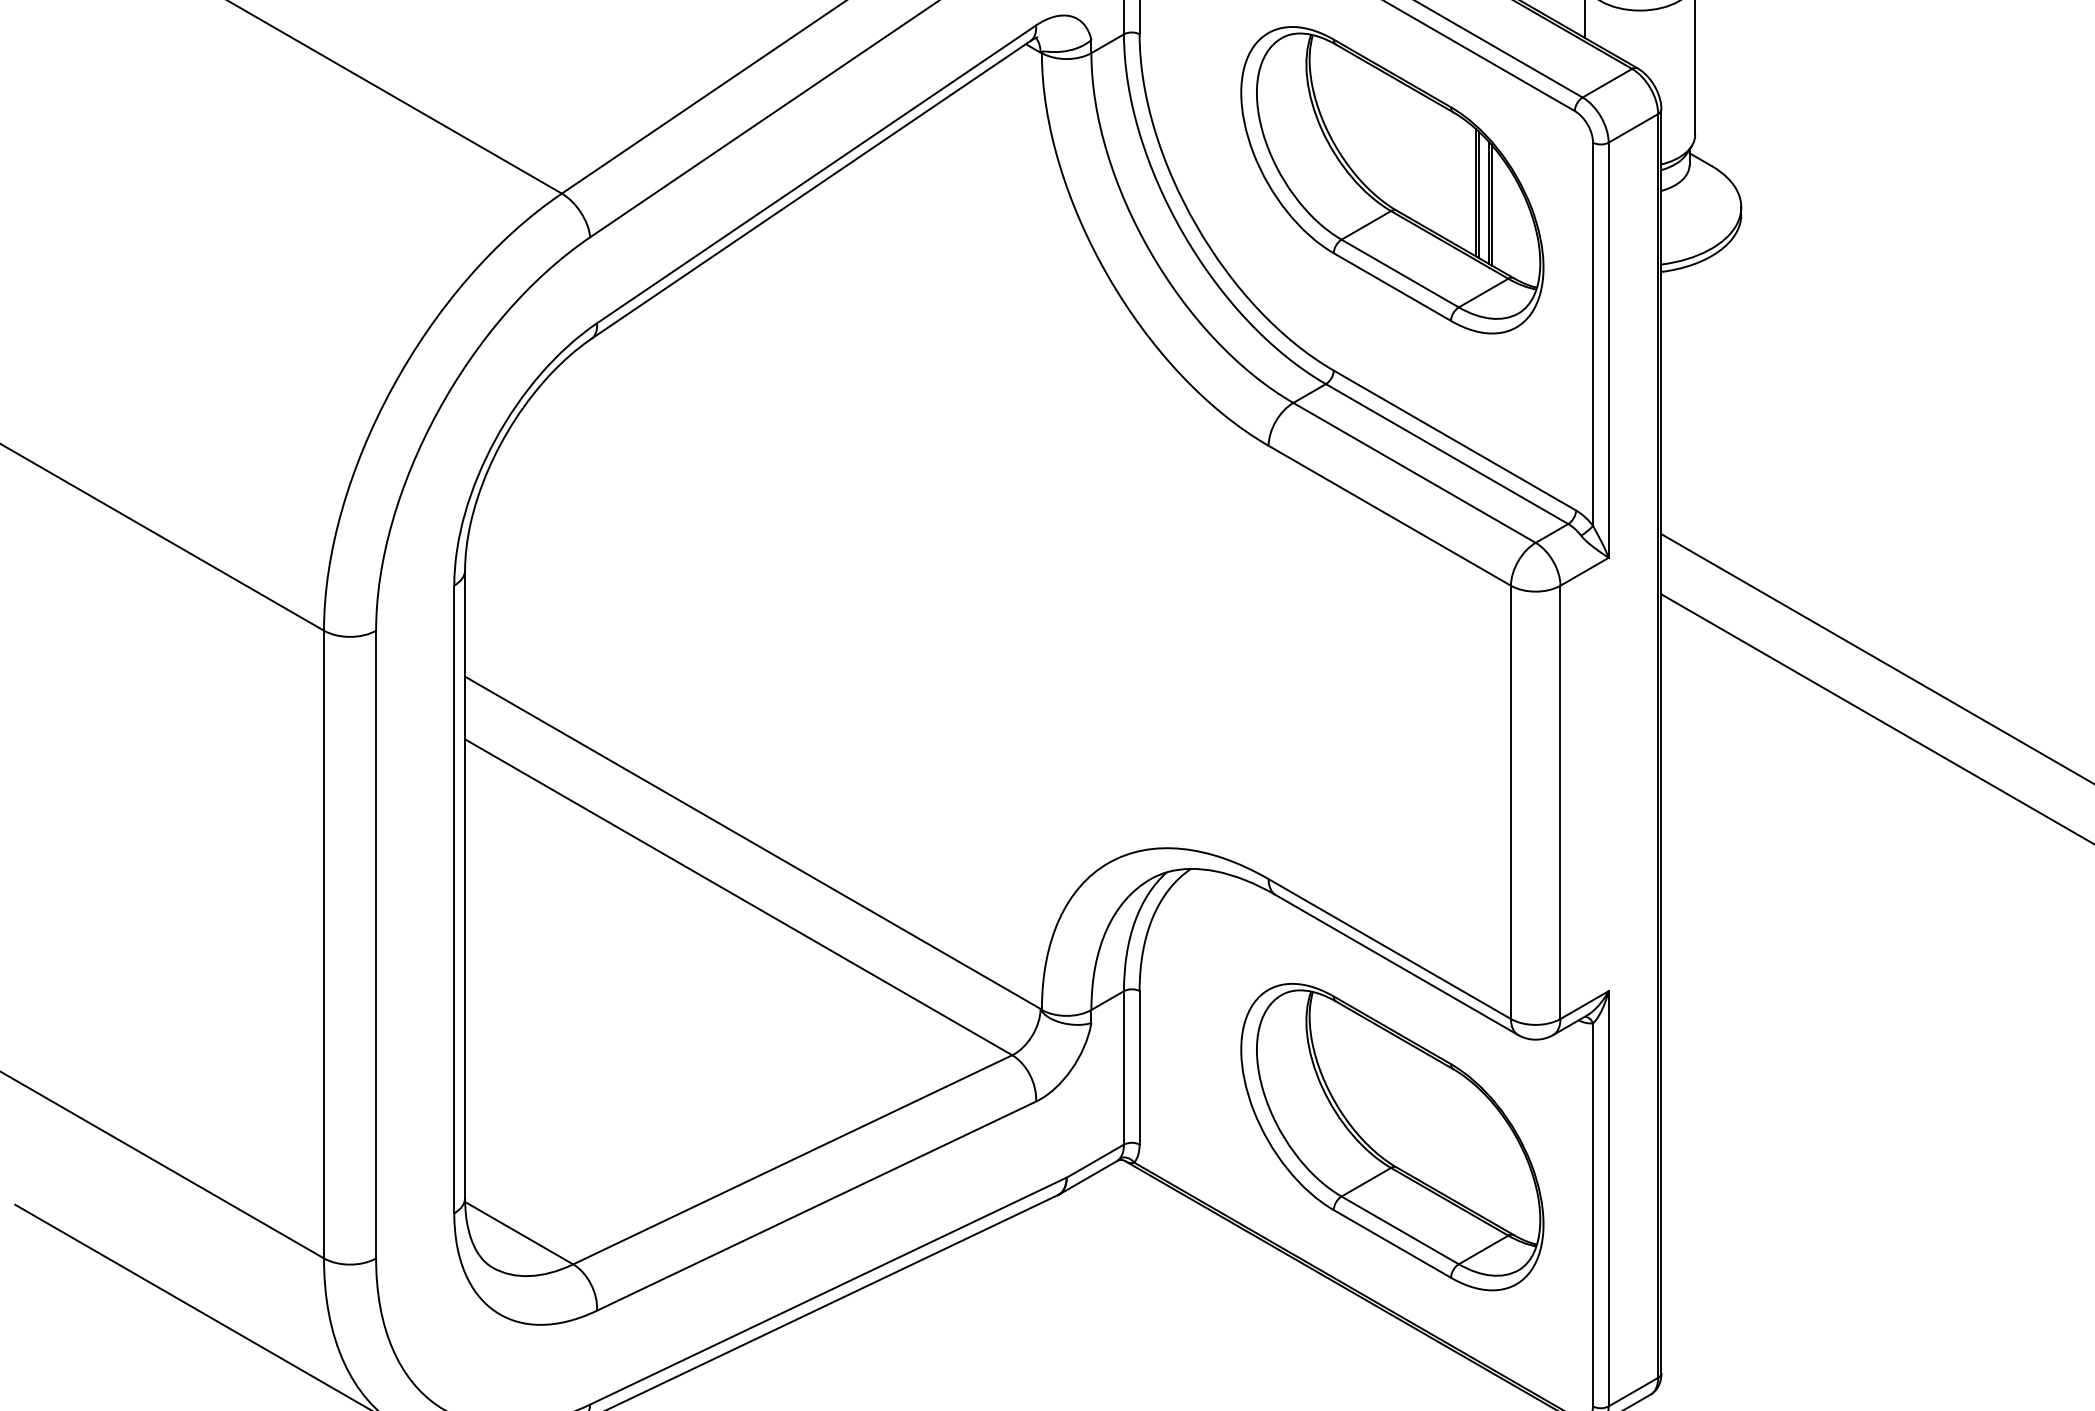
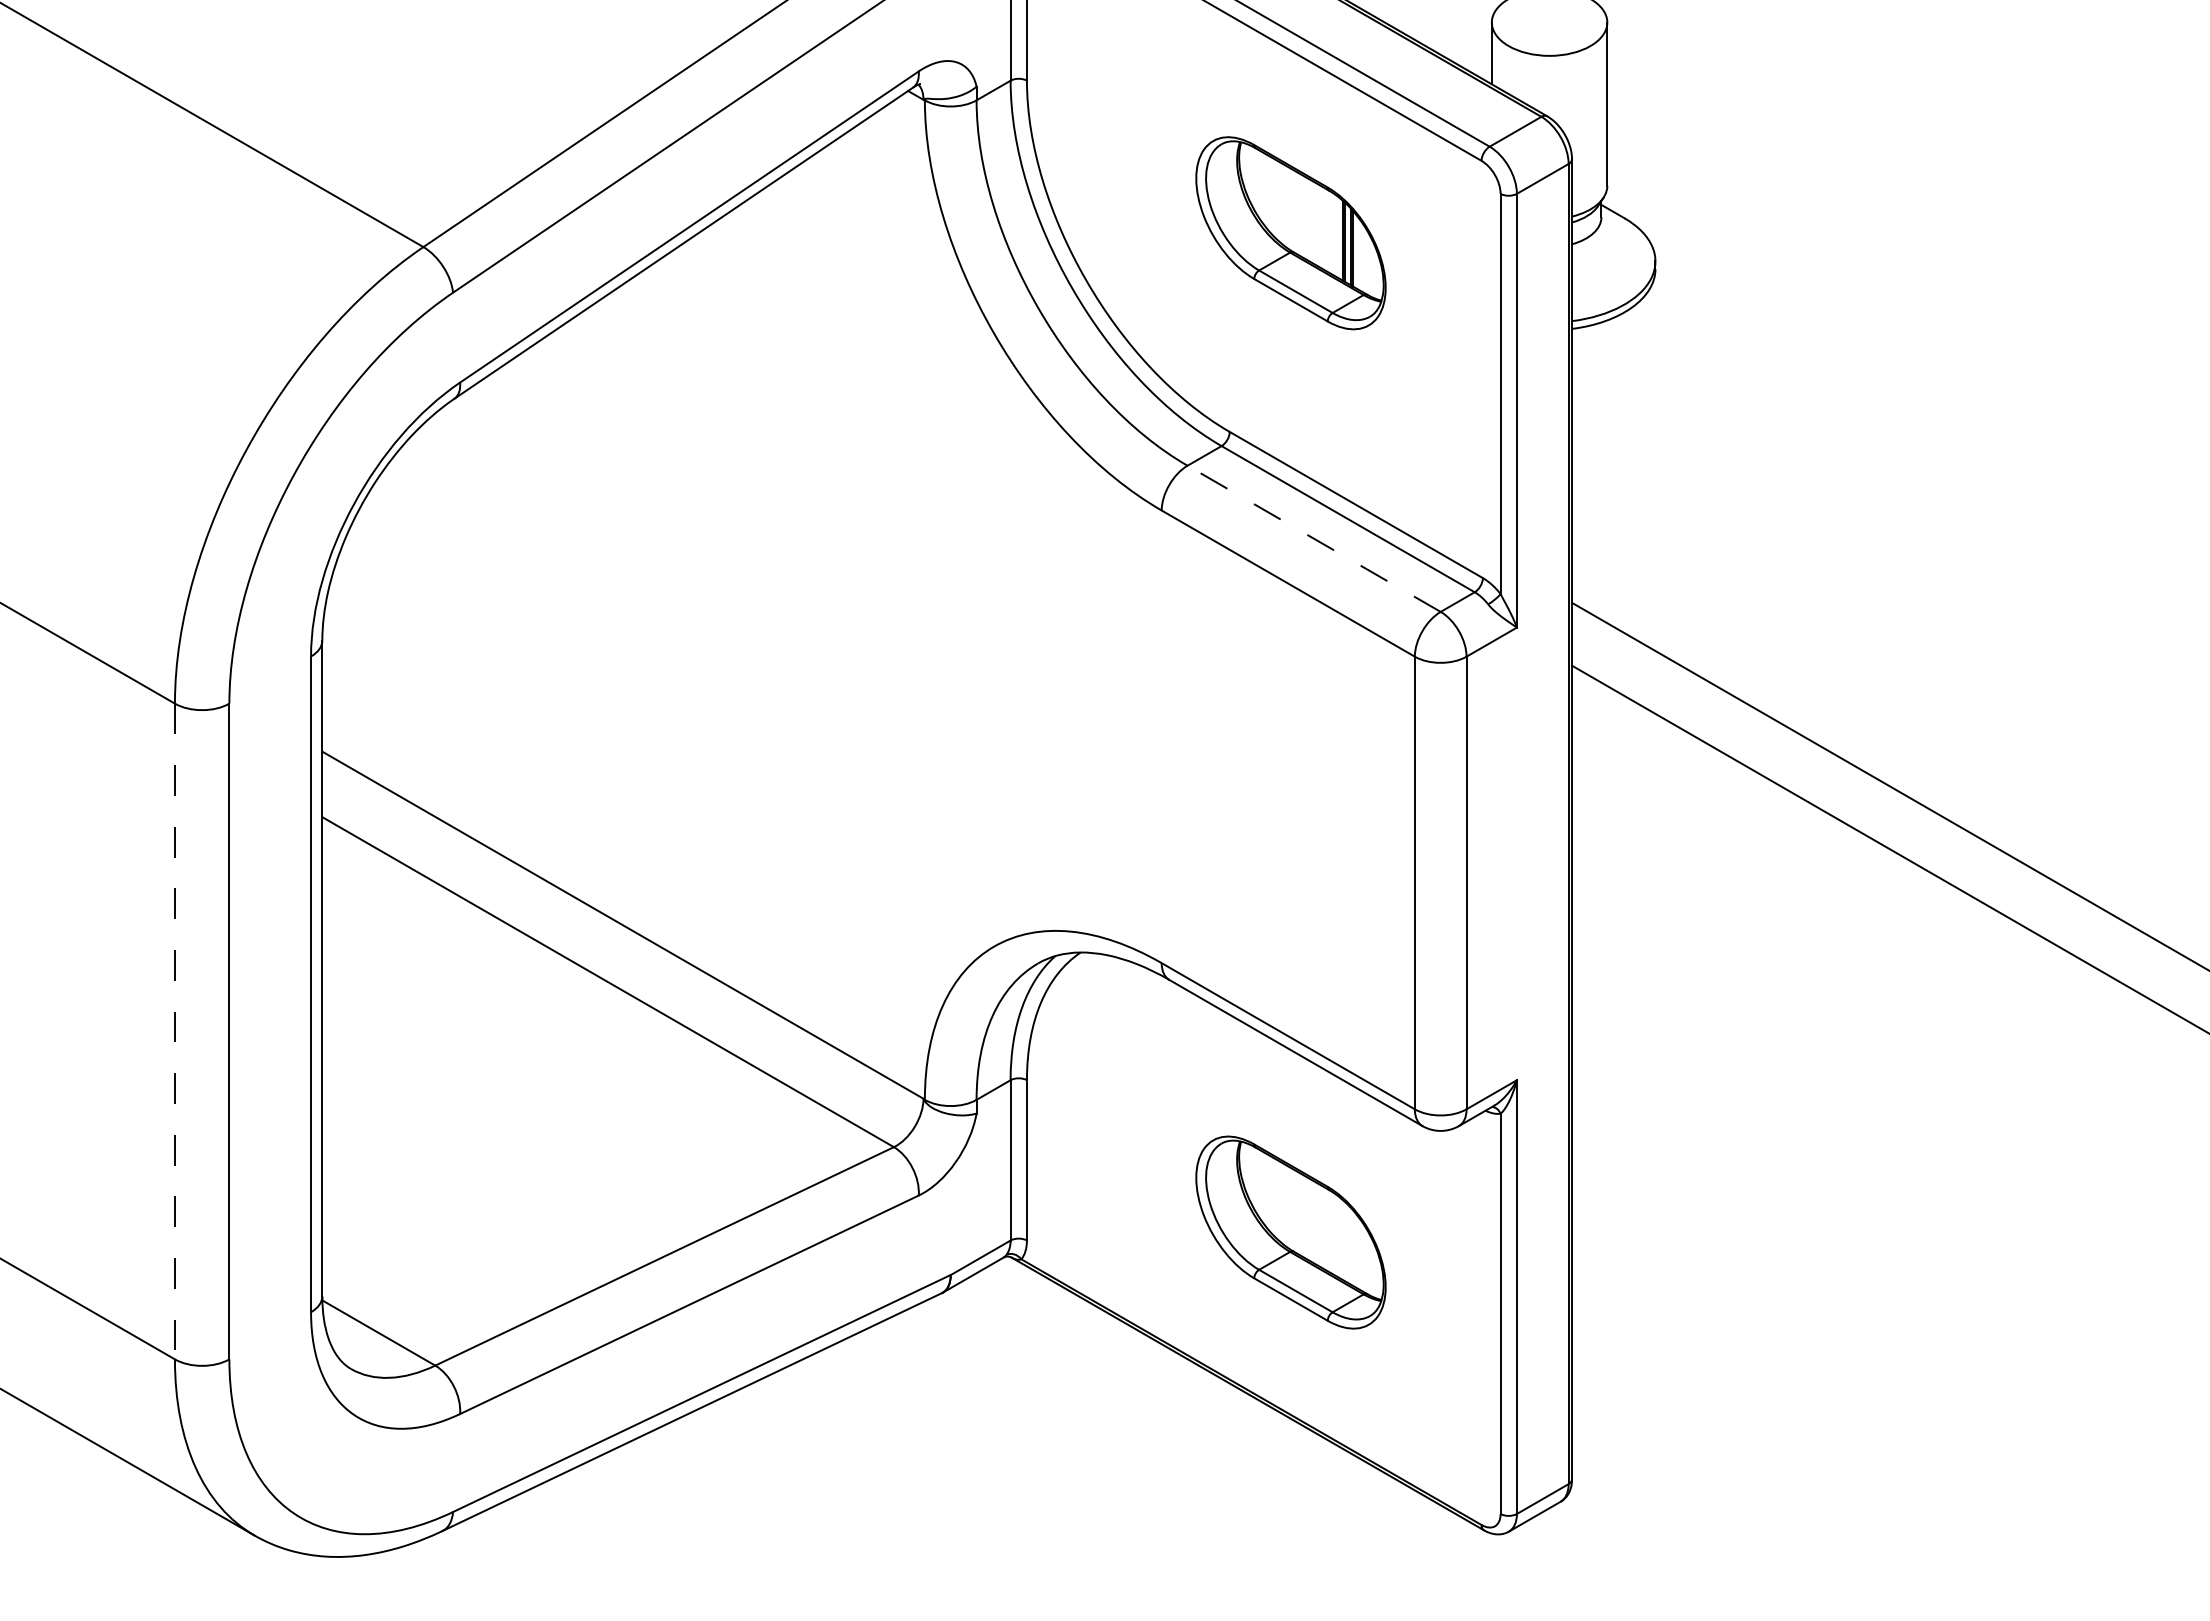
part: (1391, 180) -> (1290, 233), size x0.6
line: (1413, 472) -> (1313, 538), solid -> dashed
line: (323, 944) -> (174, 1031), solid -> dashed
part: (1391, 1136) -> (1290, 1232), size x0.6

